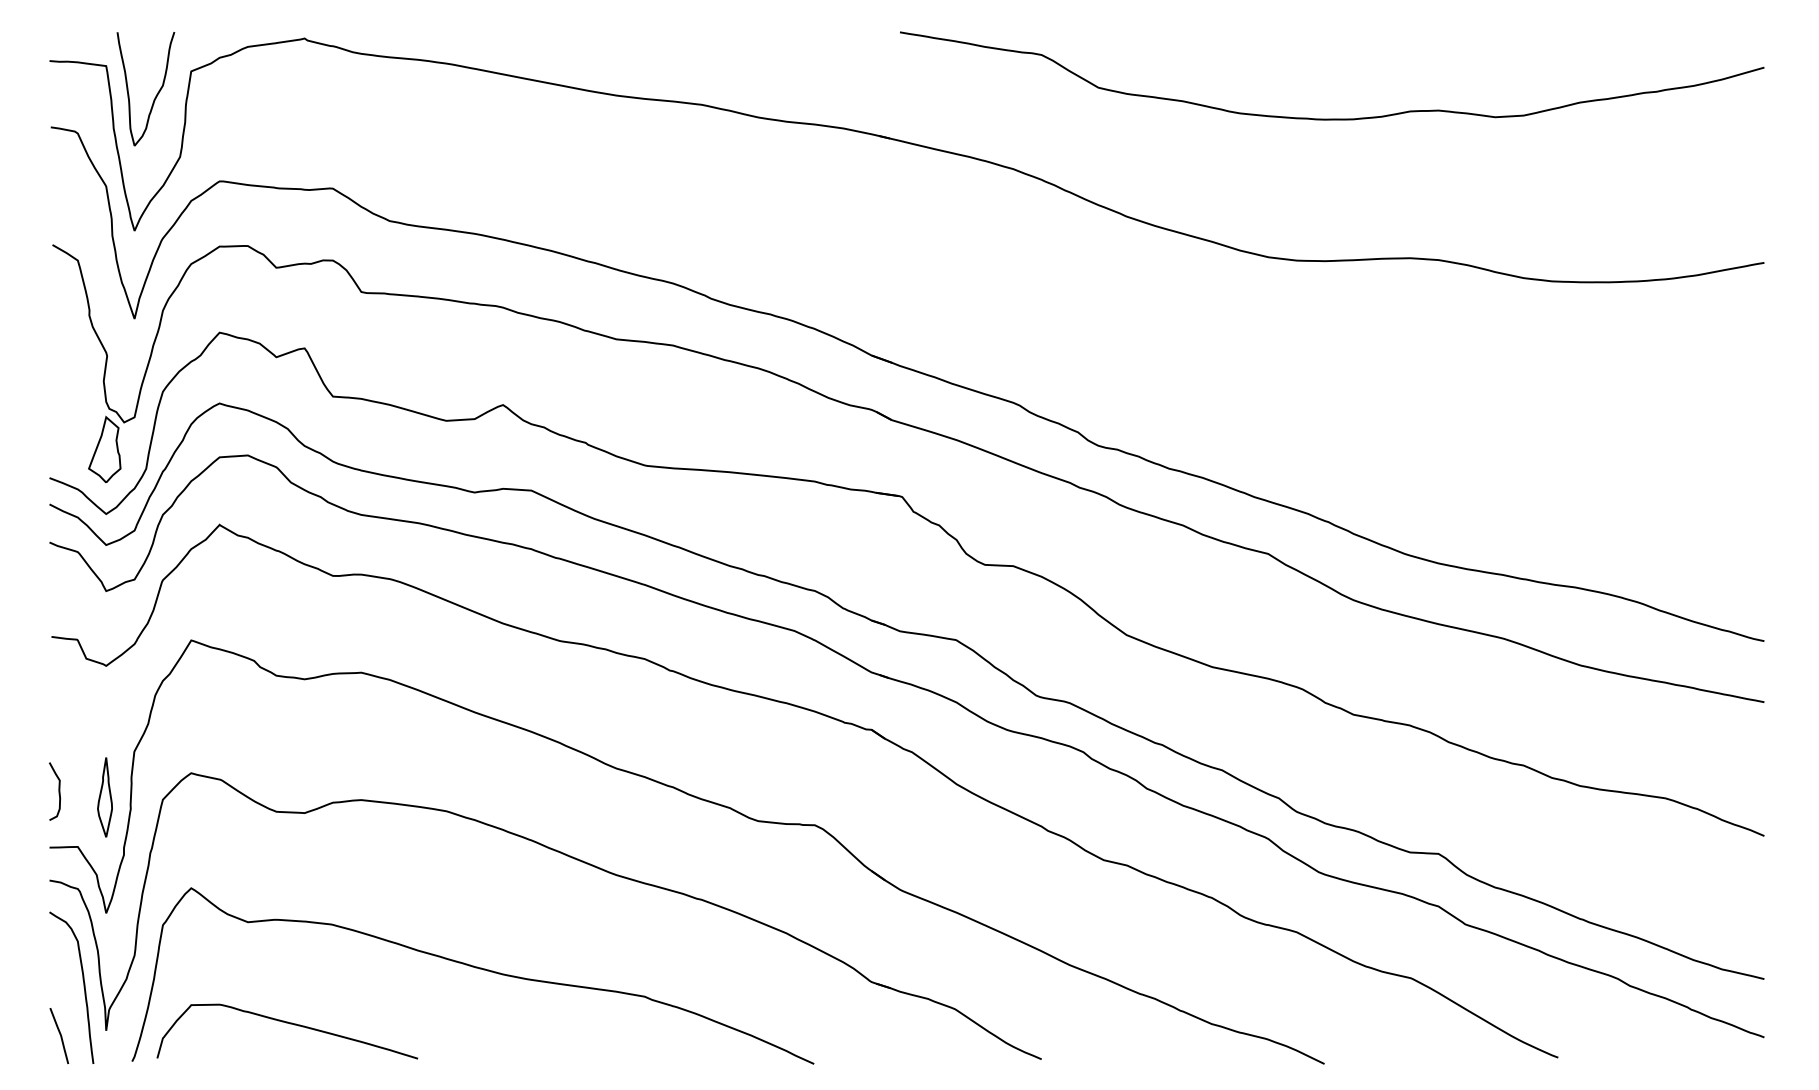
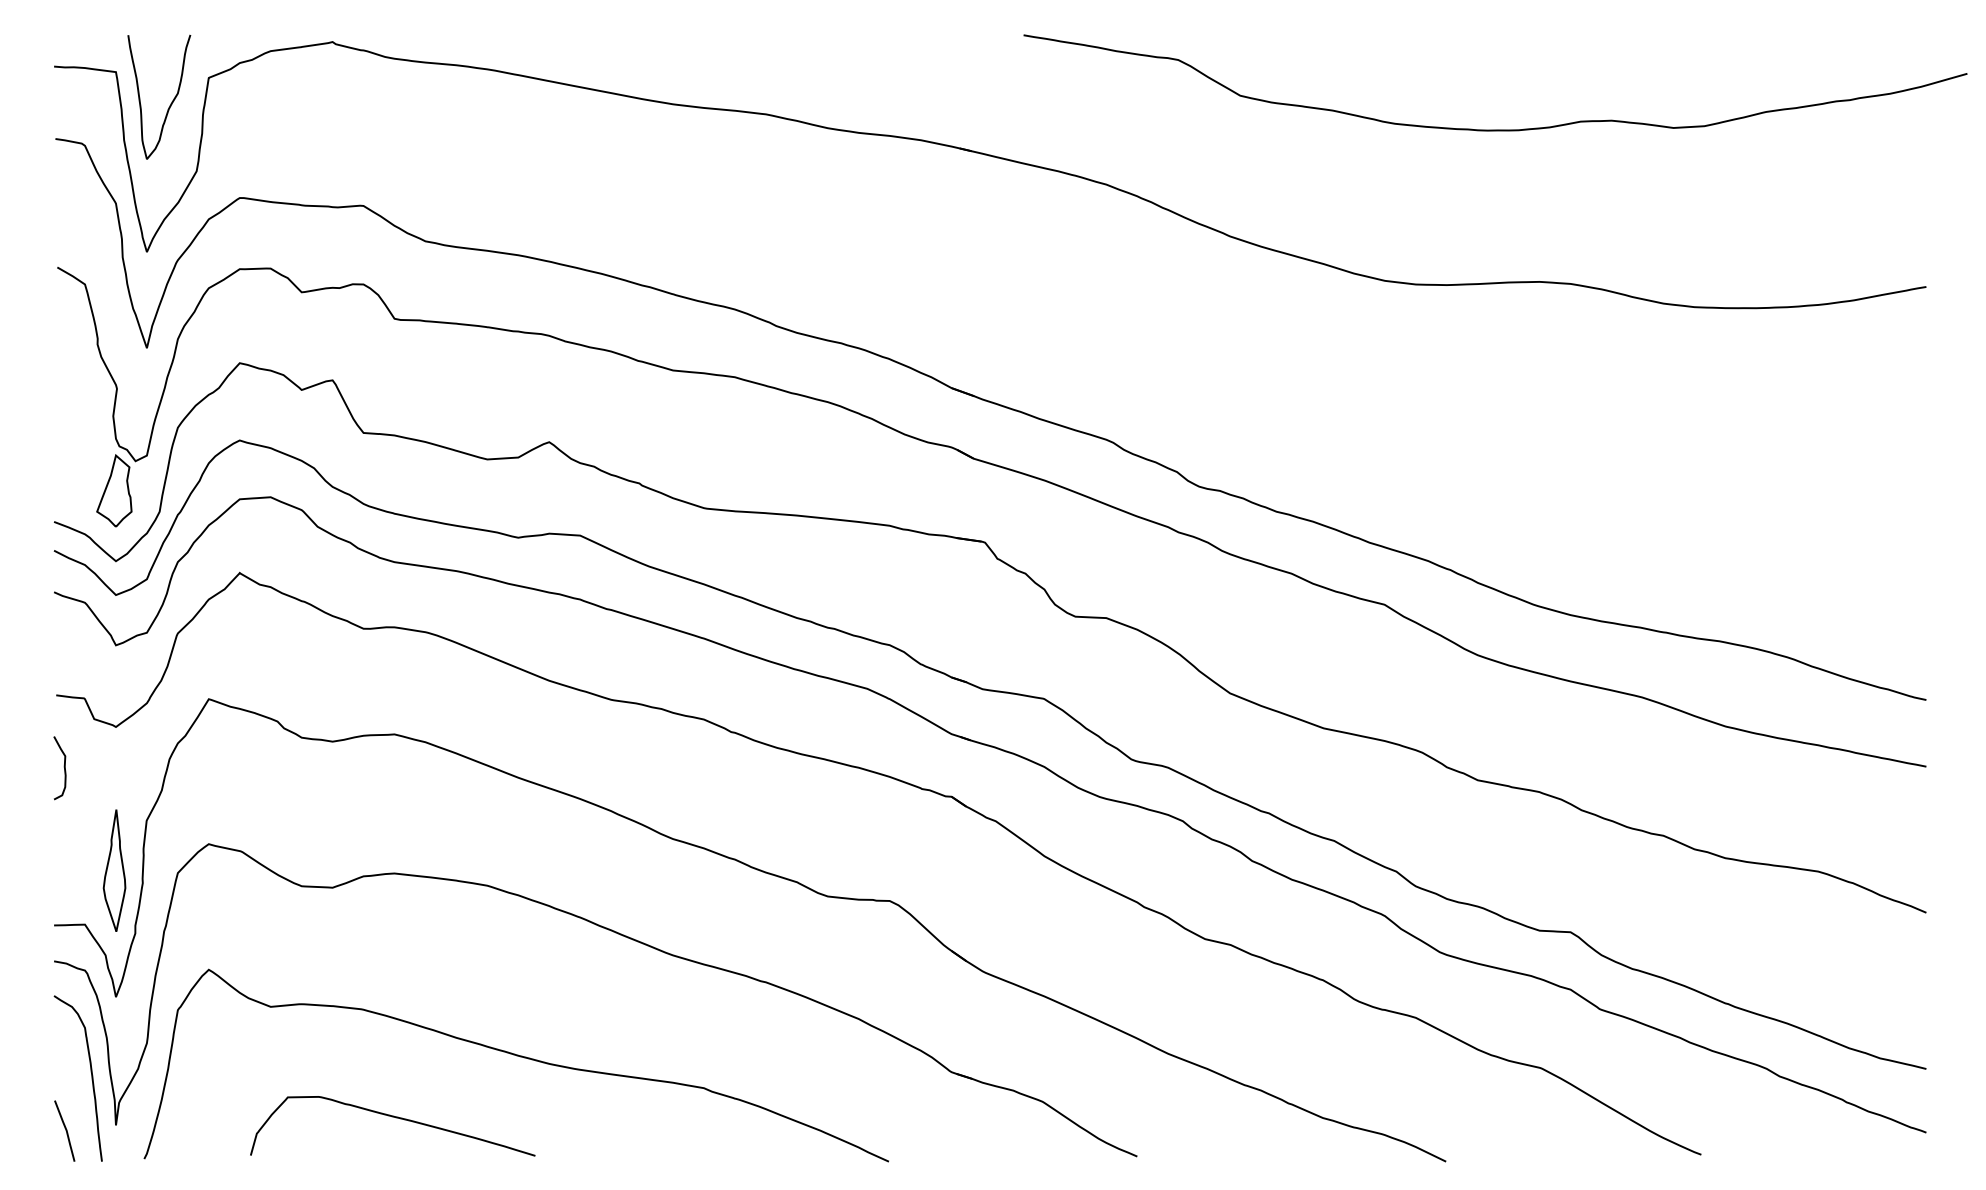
curve: (1332, 118) -> (1495, 129), moved
curve: (58, 790) -> (63, 767), moved
part: (104, 797) -> (114, 870), size x1.4
curve: (290, 1024) -> (396, 1118), moved

